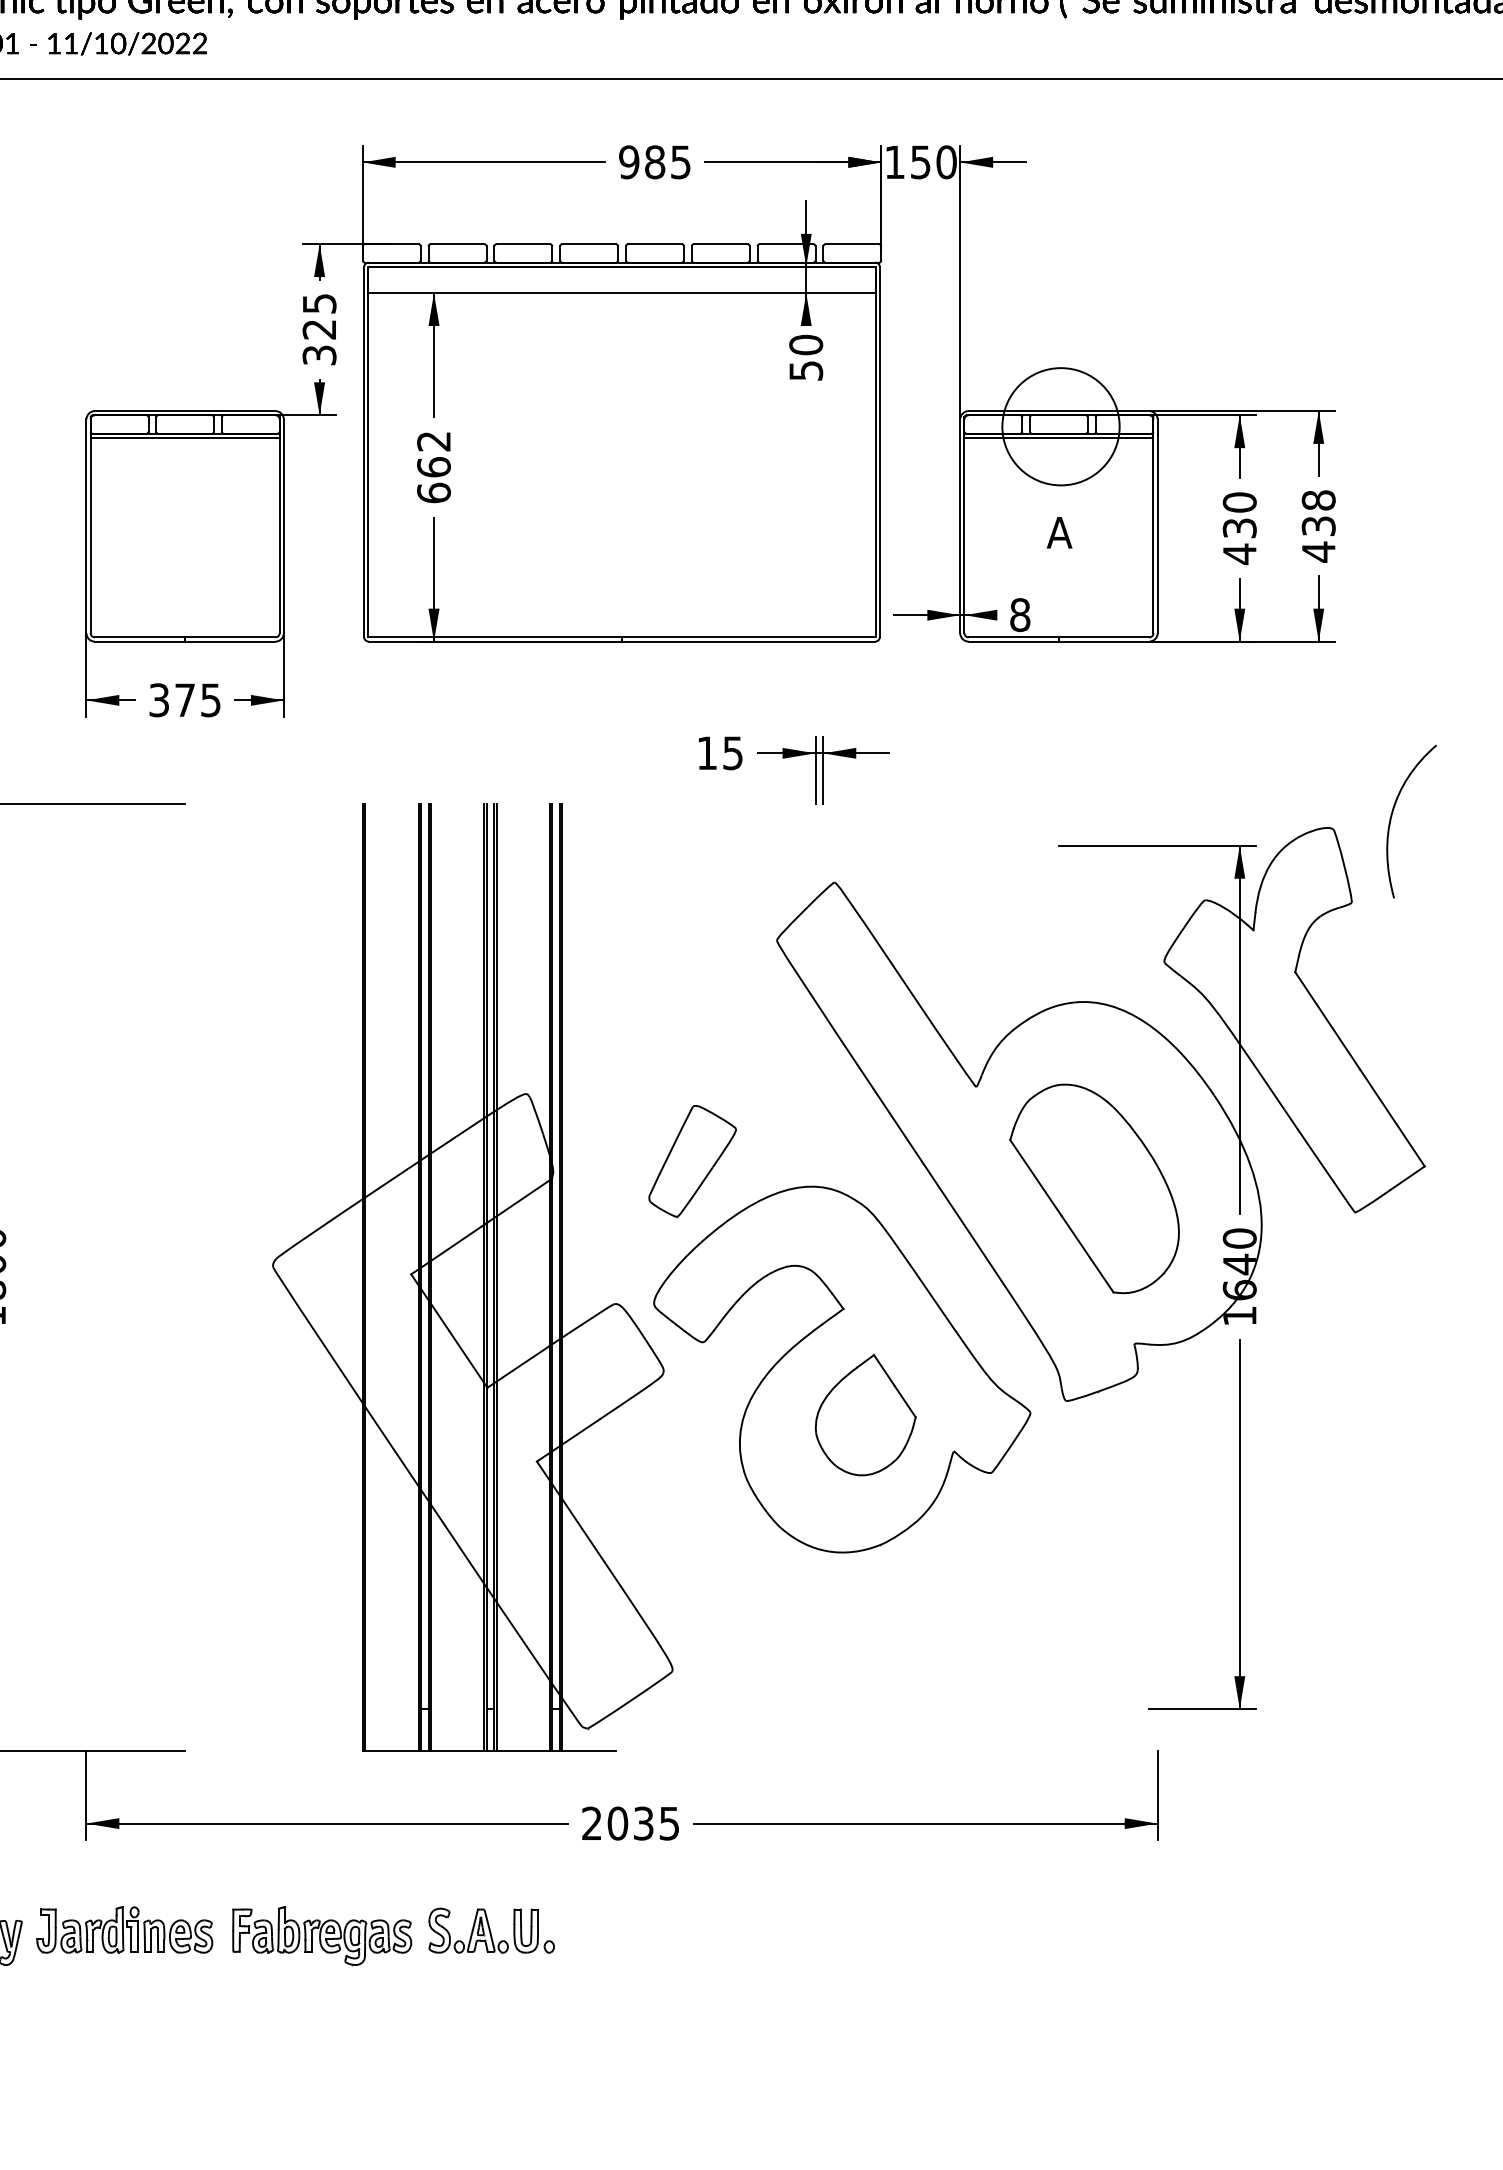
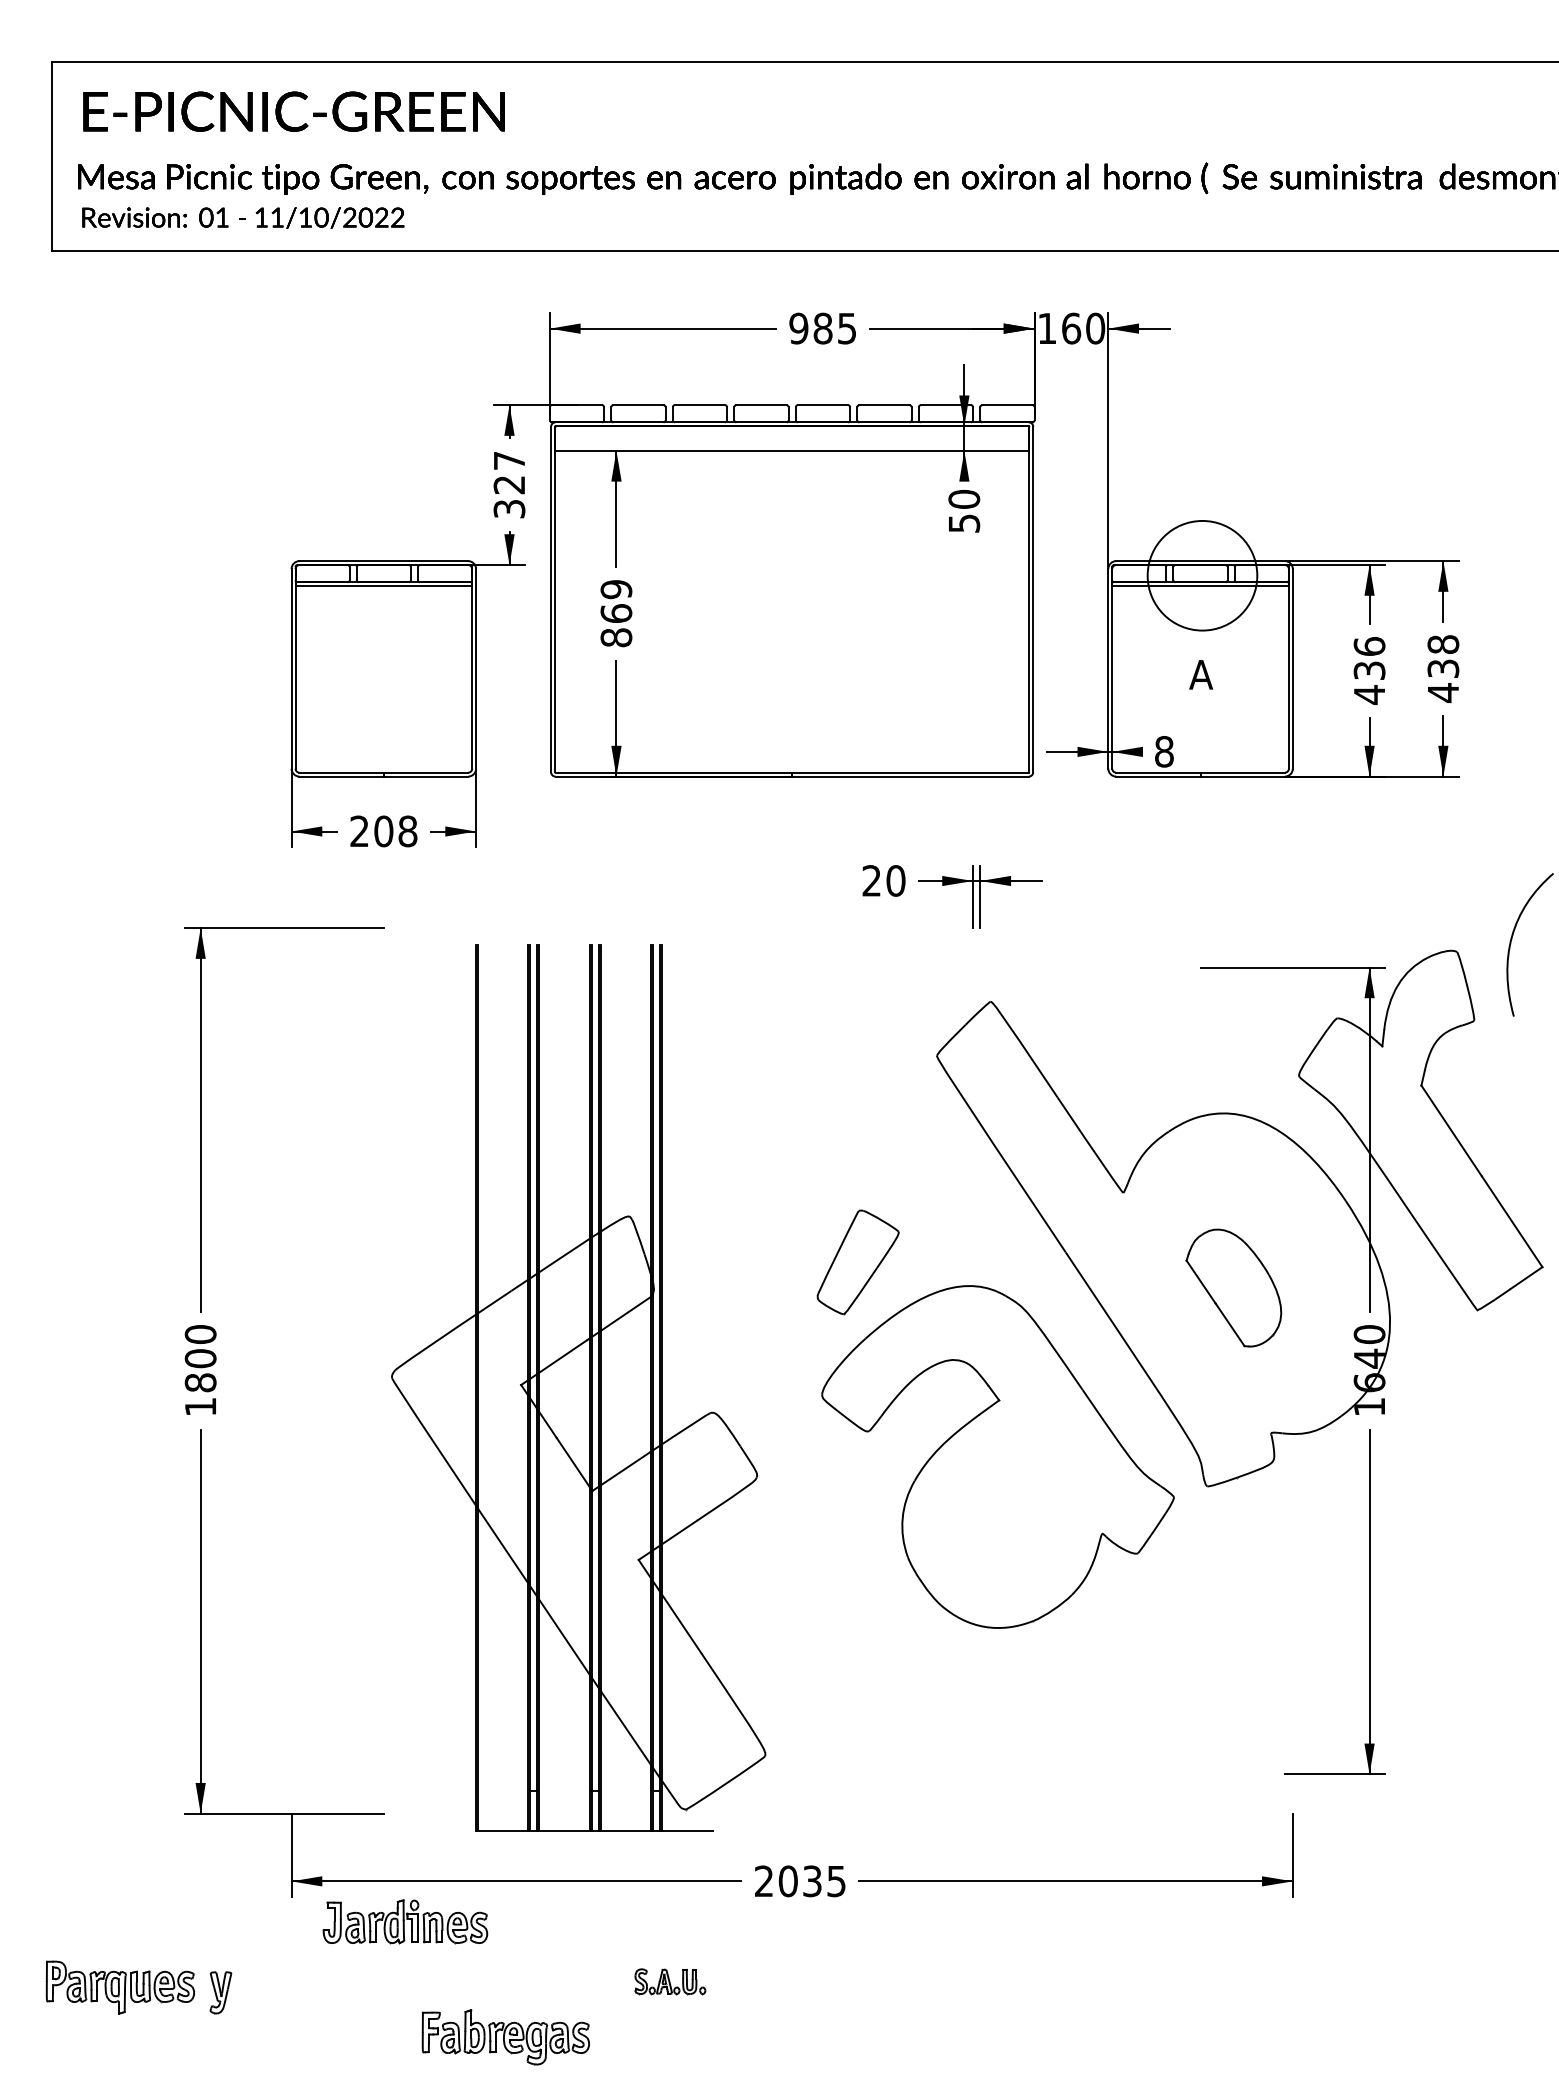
text: (920, 162) -> (1071, 328), 150 -> 160
text: (319, 303) -> (509, 460), 325 -> 327
text: (434, 467) -> (616, 613), 662 -> 869
text: (1239, 502) -> (1369, 646), 430 -> 436
text: (184, 700) -> (383, 831), 375 -> 208
text: (719, 752) -> (883, 880), 15 -> 20
part: (1094, 1188) -> (1233, 1287), size x0.6
part: (472, 1277) -> (578, 1387), moved
part: (865, 1415) -> (1019, 1499), removed
part: (124, 1929) -> (405, 1921), moved
part: (491, 1930) -> (670, 1981), size x0.6
part: (321, 1936) -> (505, 2037), moved

